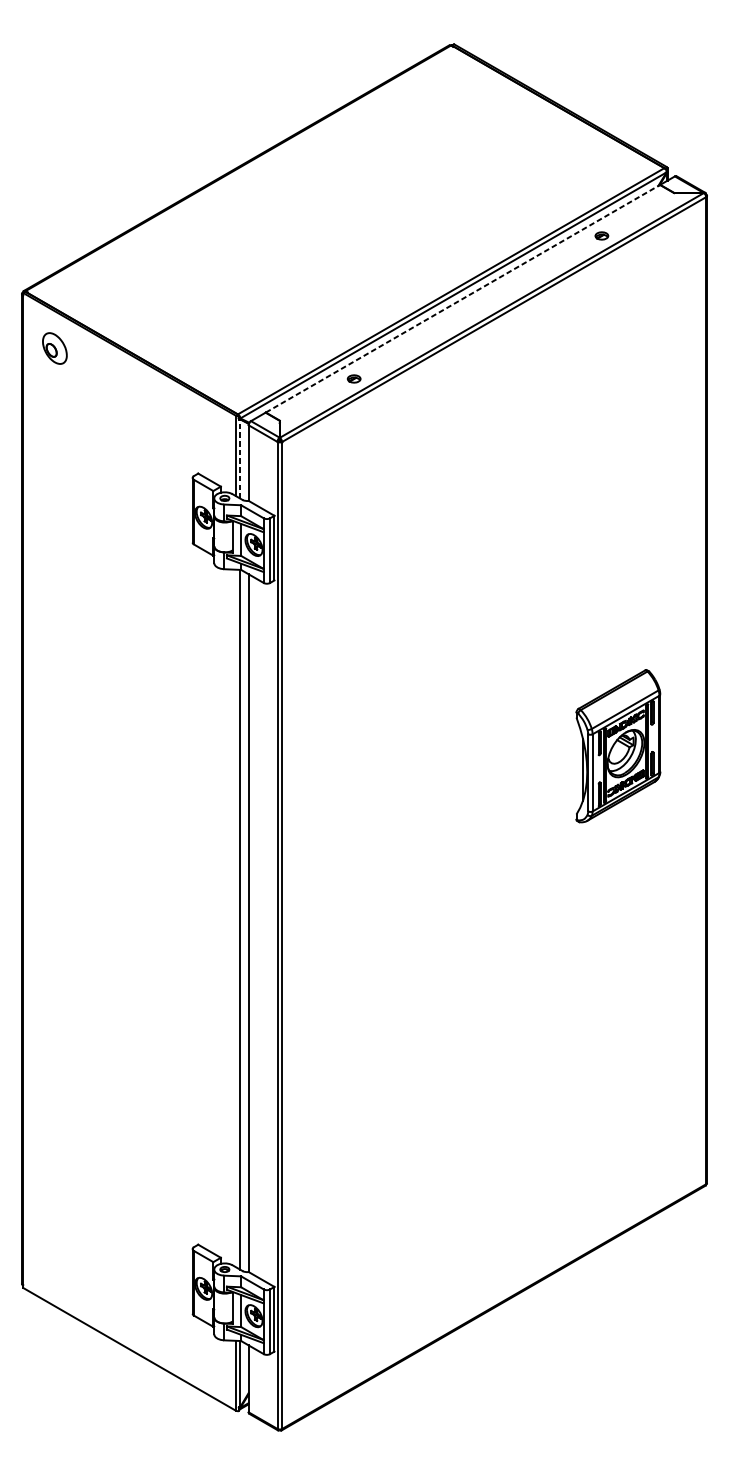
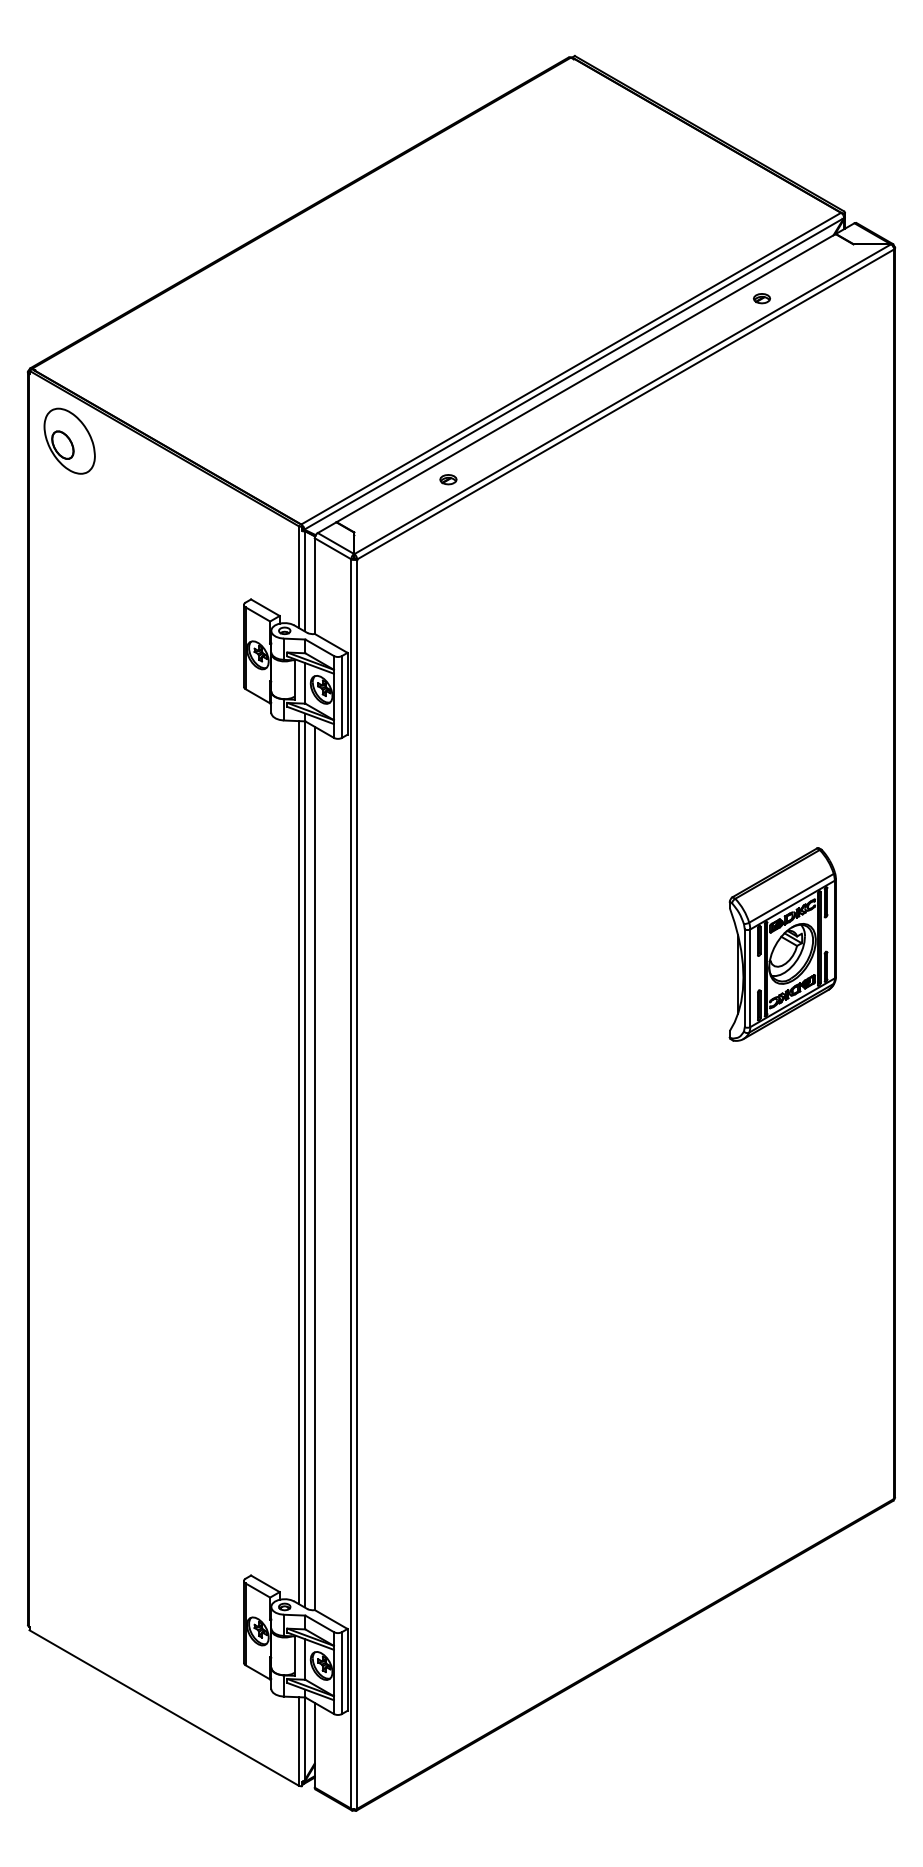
line: (463, 298) -> (586, 377), dashed -> solid
part: (54, 348) -> (69, 440), size x1.67
line: (240, 458) -> (304, 580), dashed -> solid
line: (235, 918) -> (298, 1162), added

